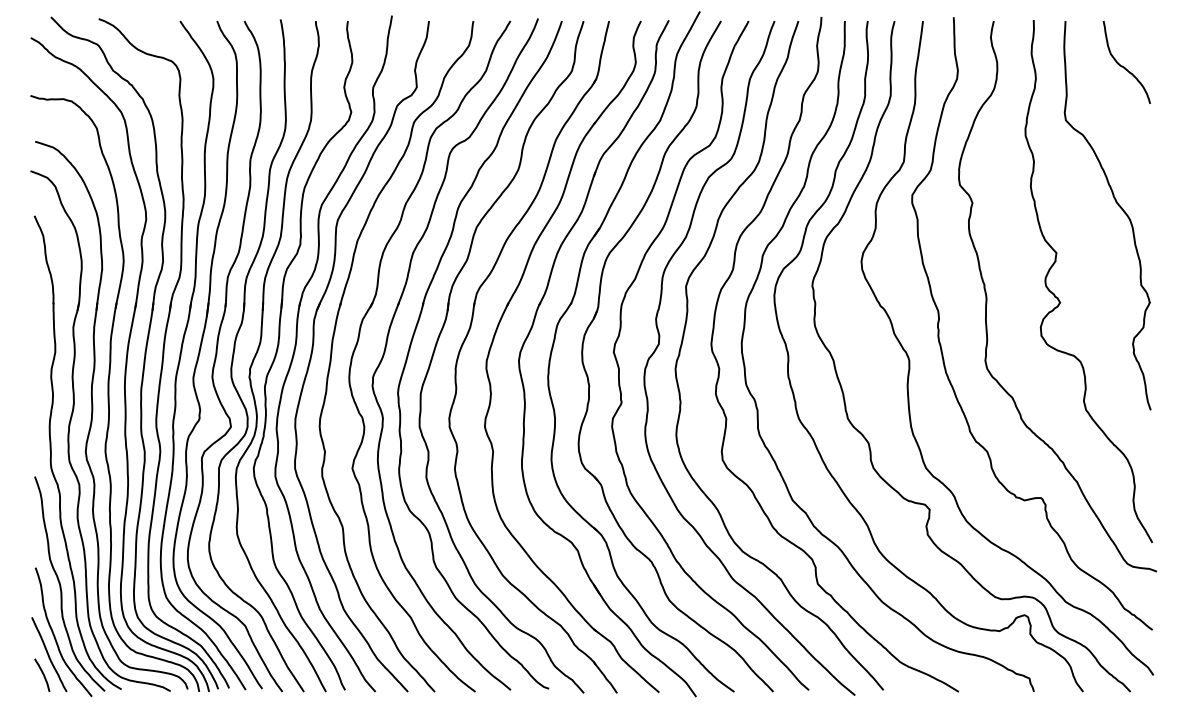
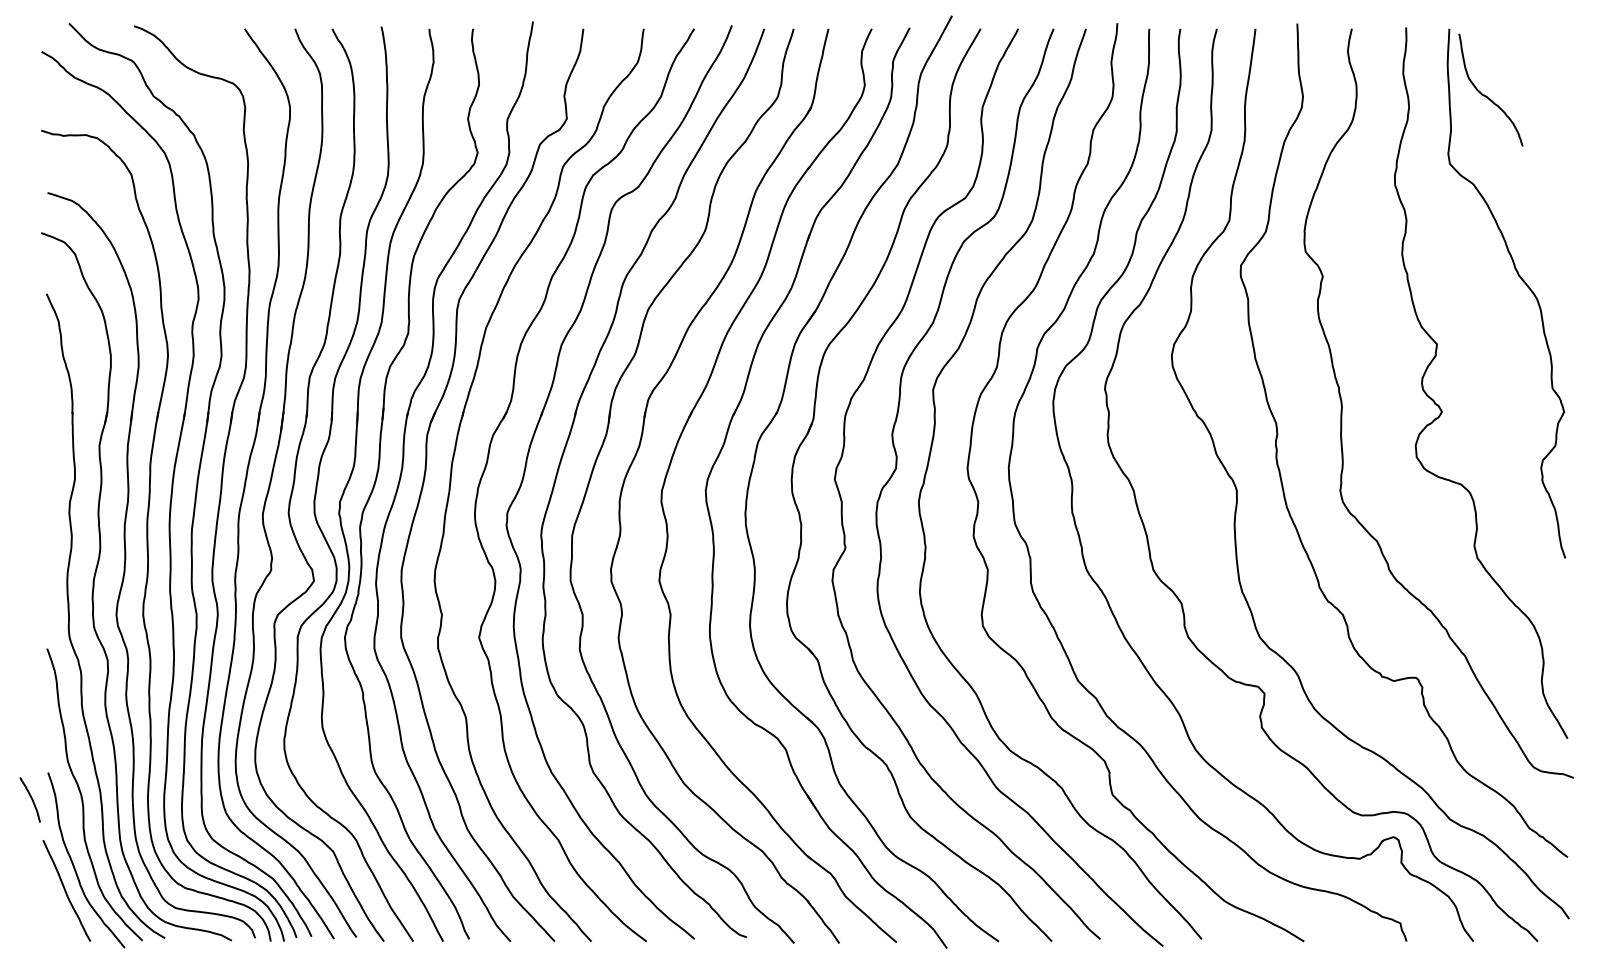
curve: (1123, 66) -> (1486, 95), moved
curve: (42, 674) -> (30, 798), moved

